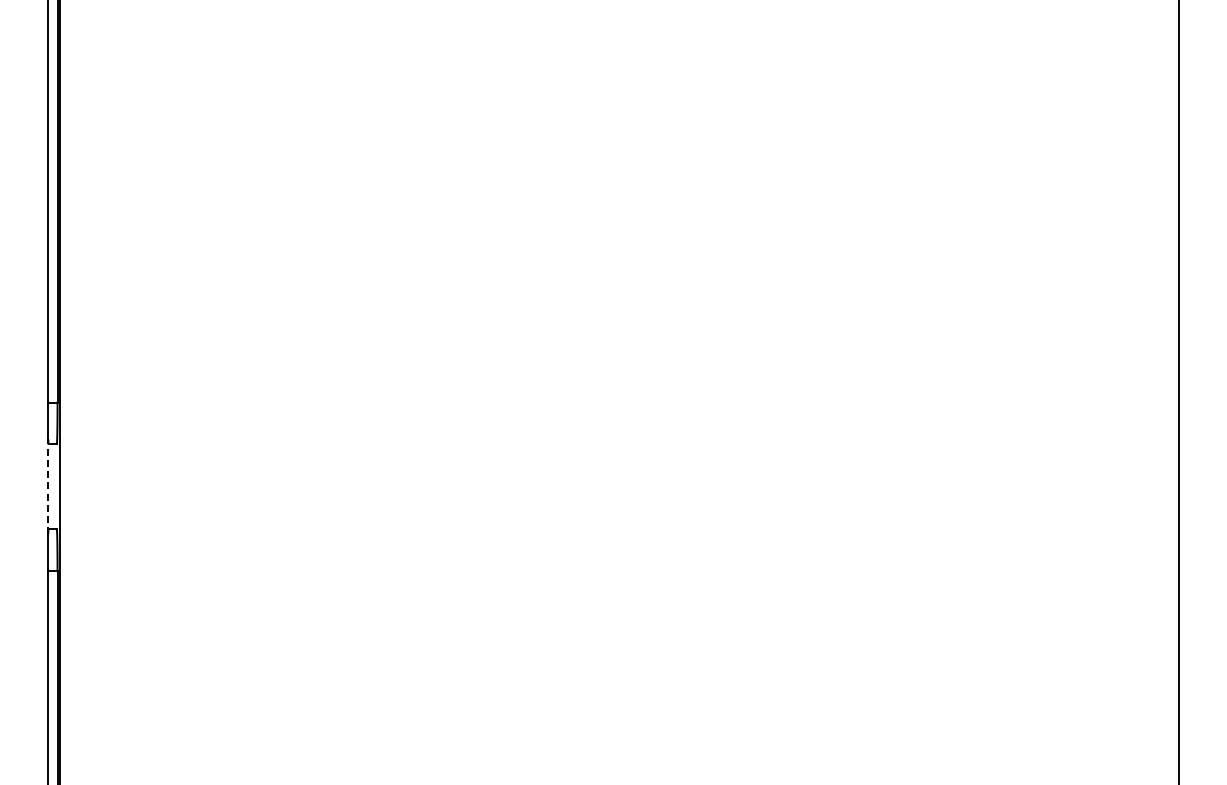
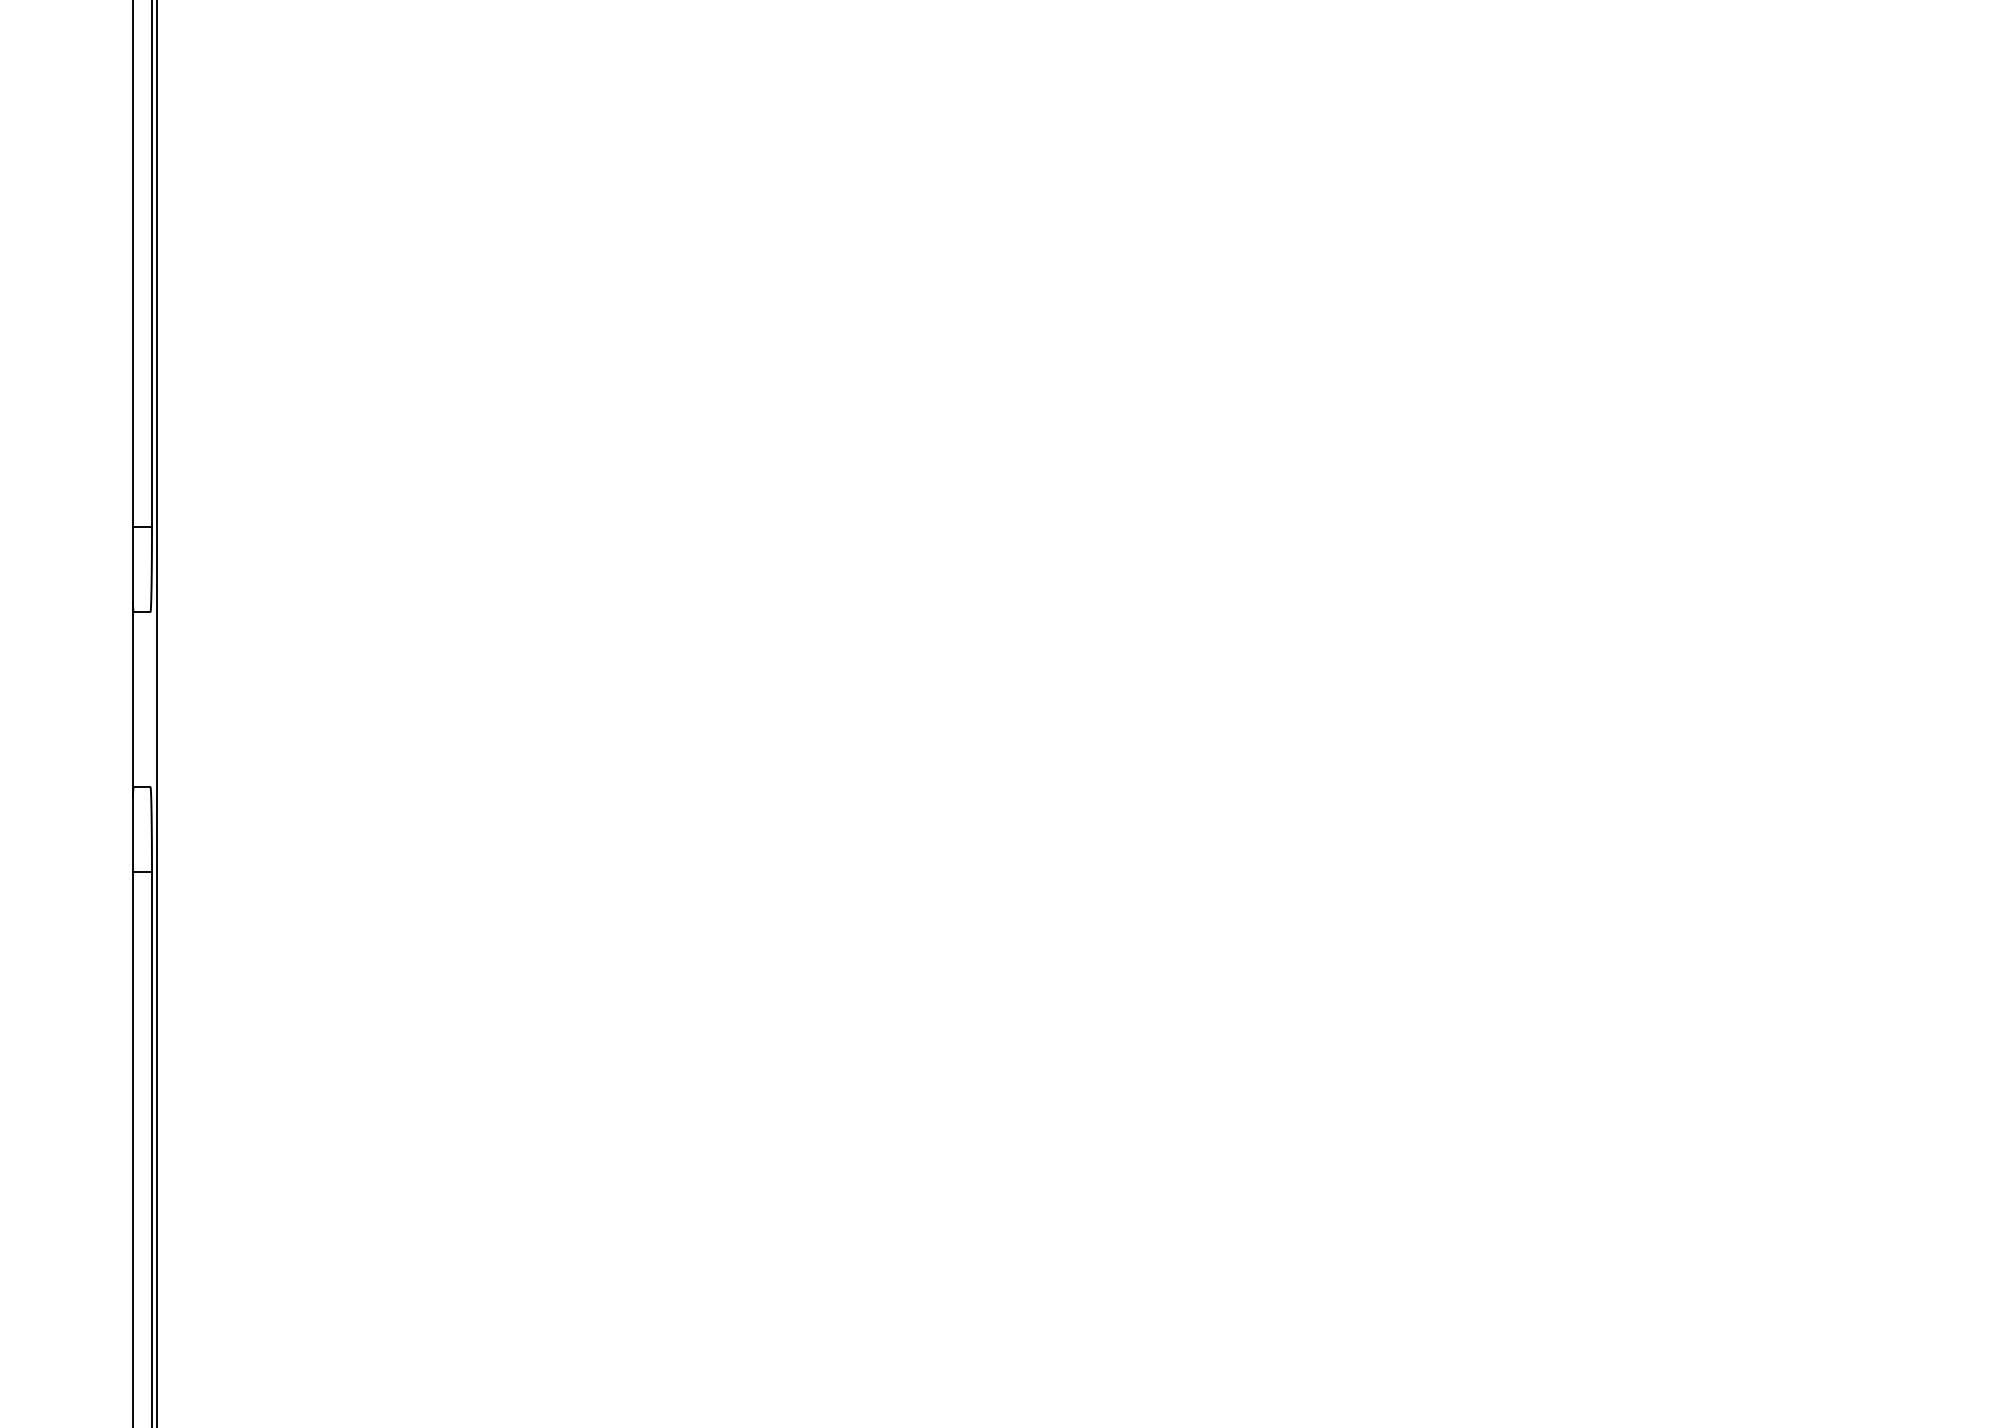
line: (48, 486) -> (133, 698), dashed -> solid

